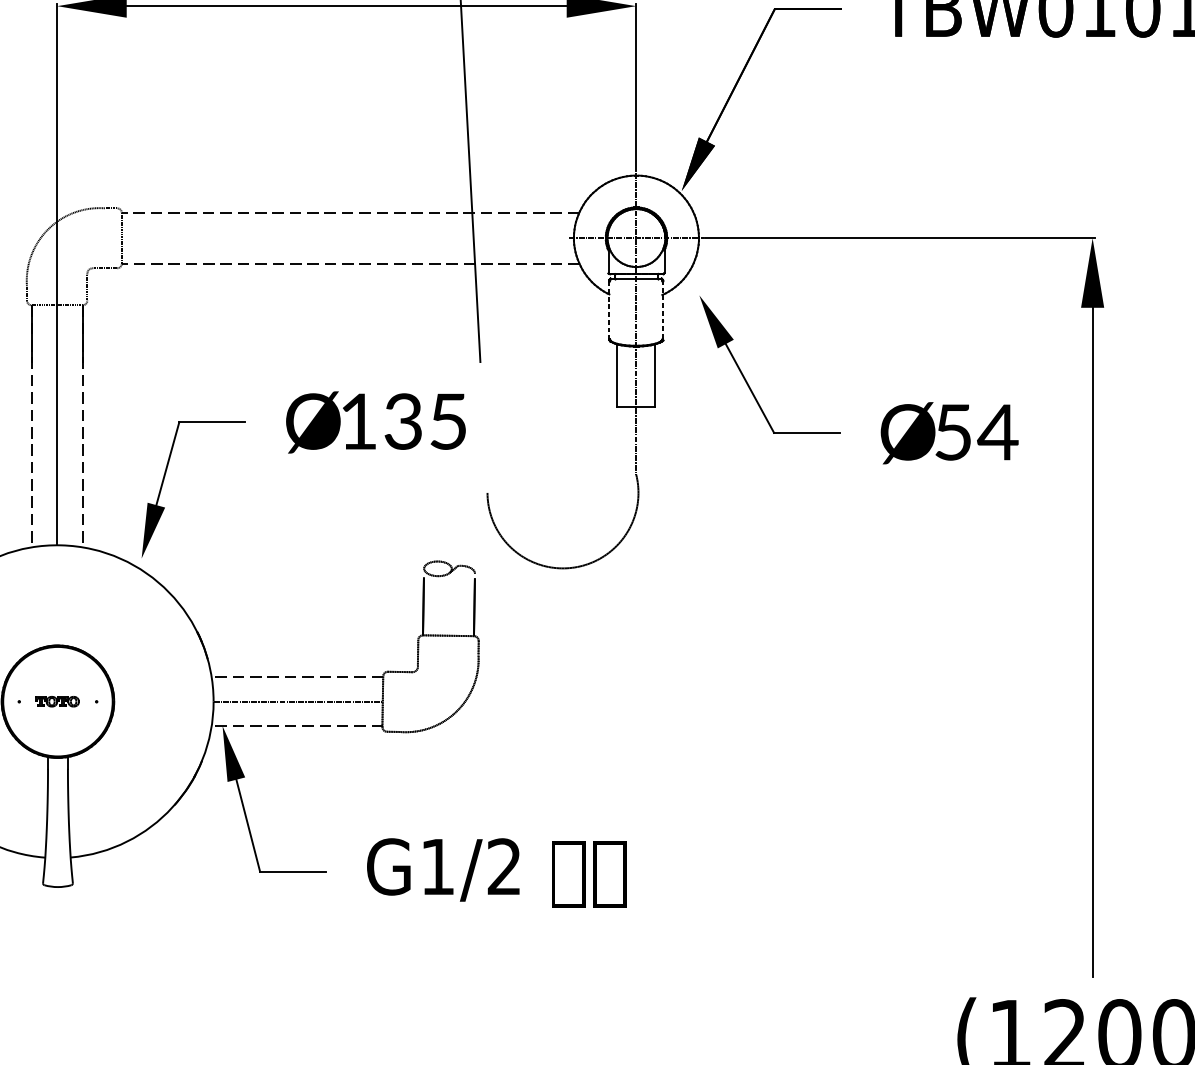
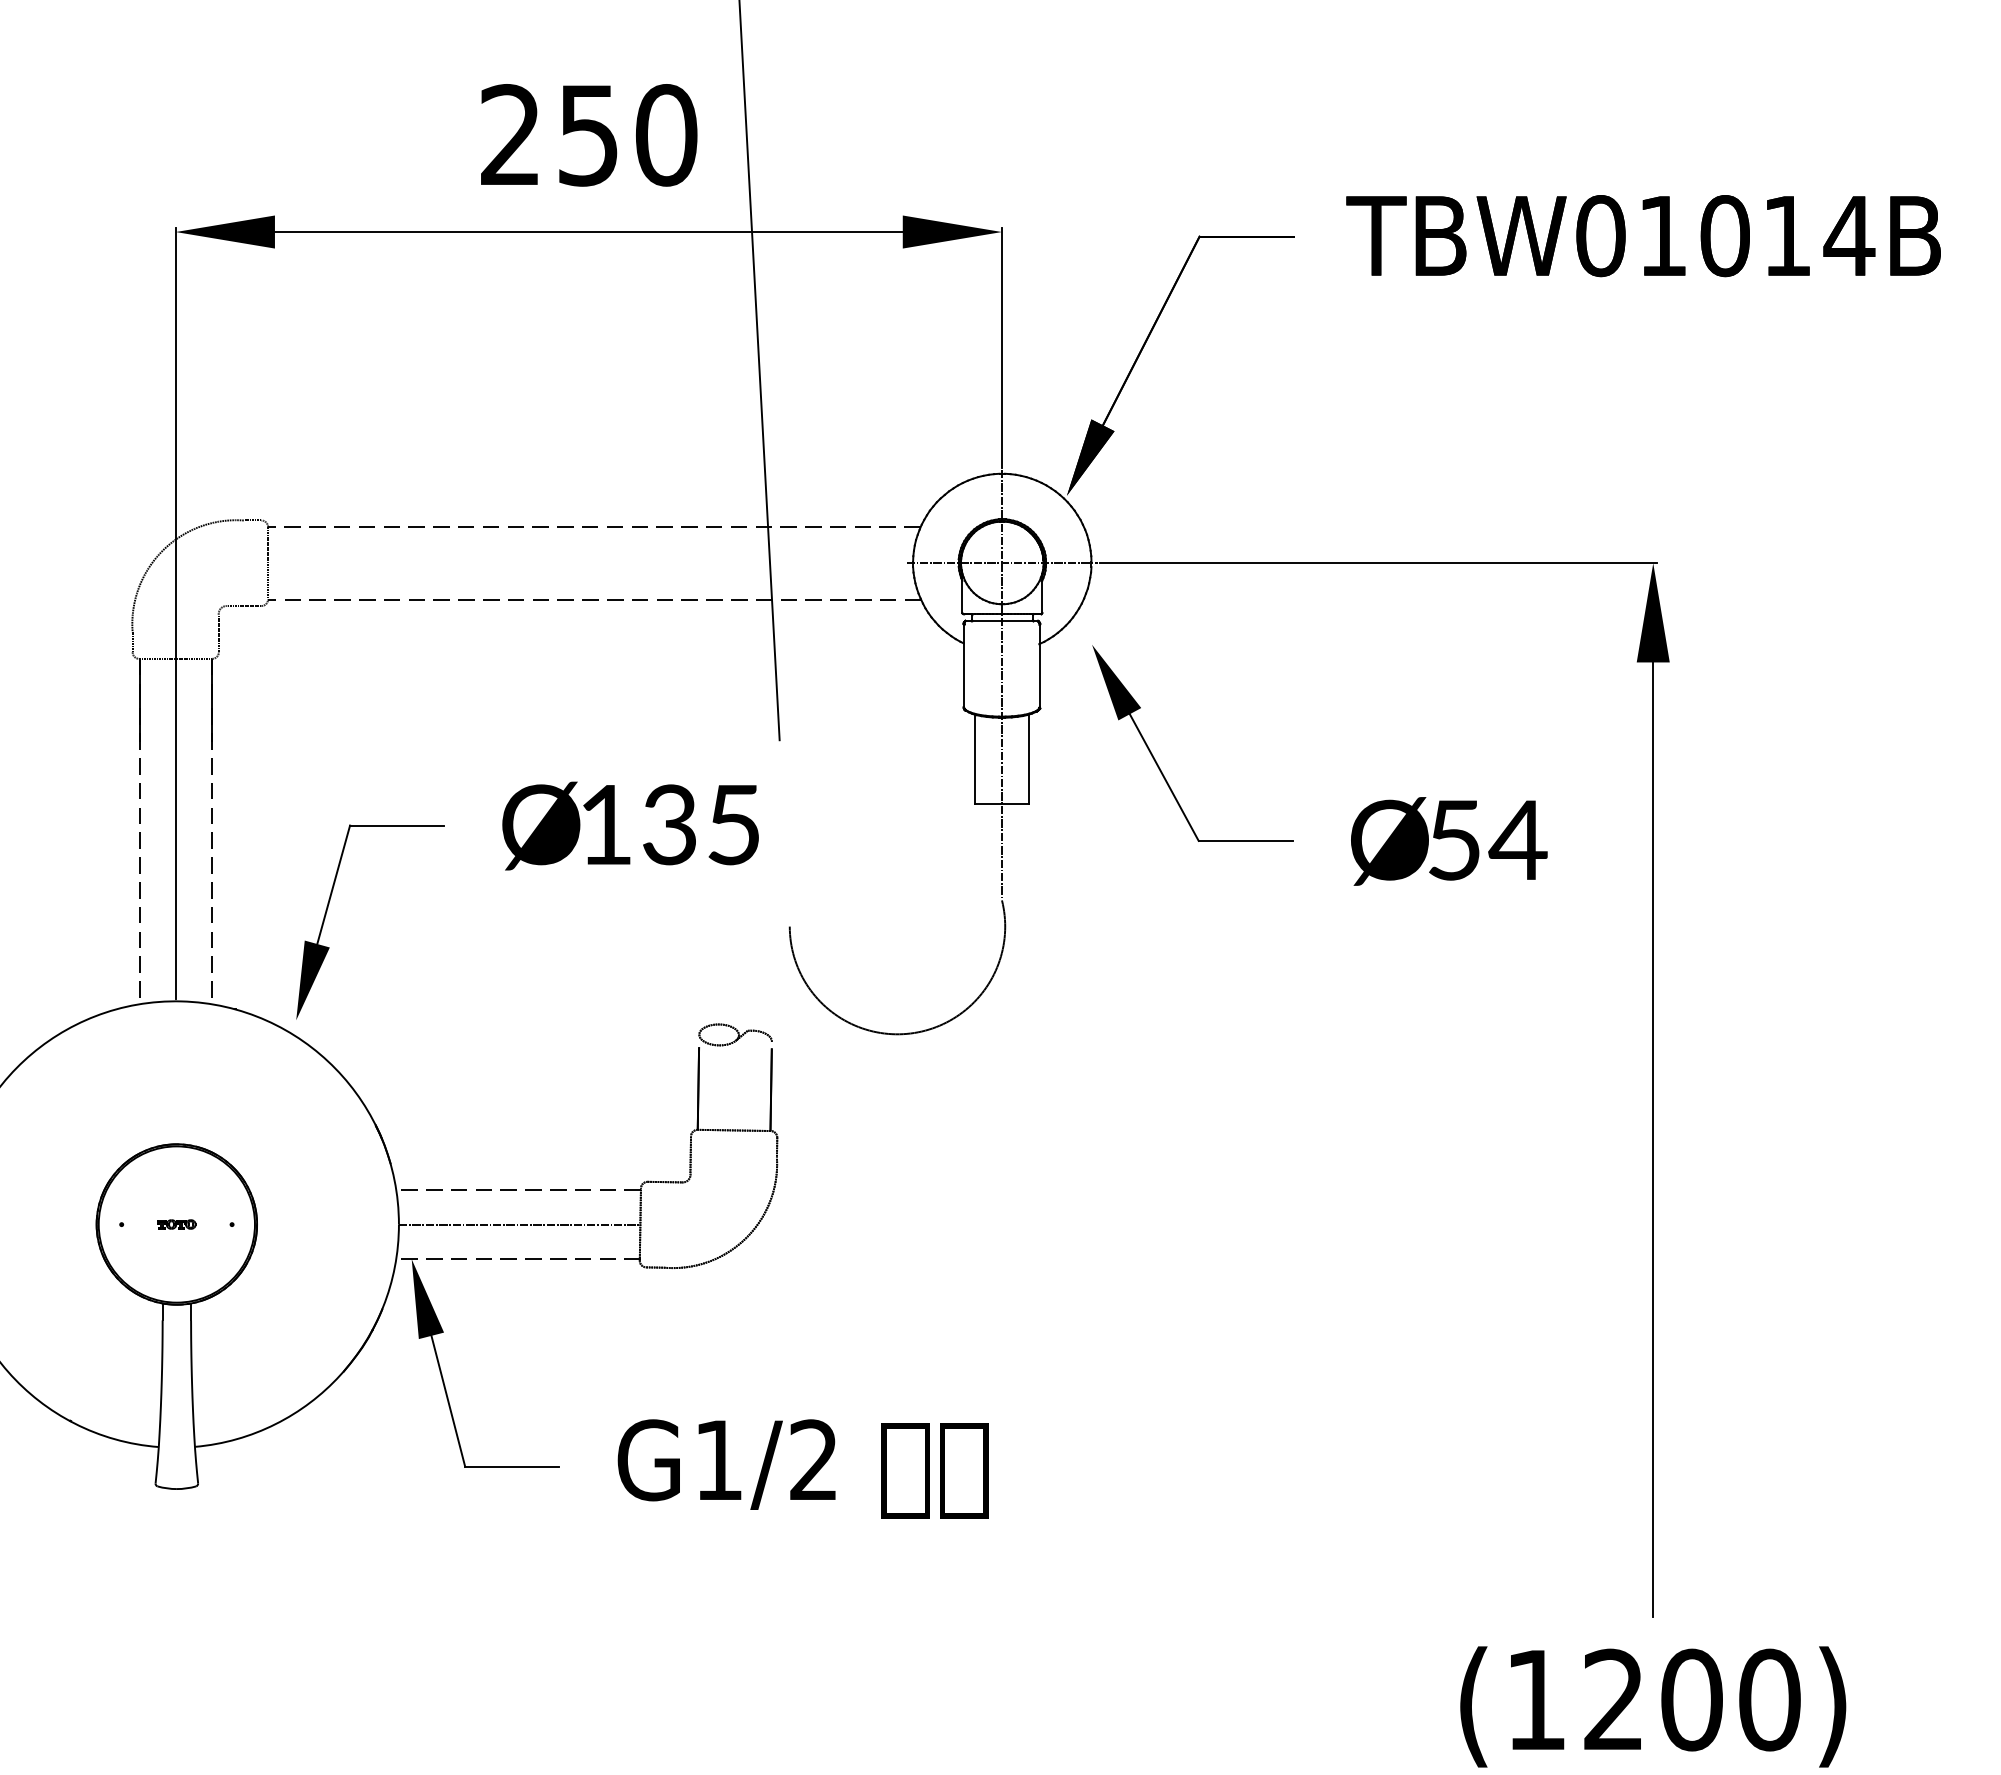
line: (662, 309) -> (1039, 665), dashed -> solid
line: (609, 310) -> (963, 666), dashed -> solid
part: (57, 701) -> (176, 1224), size x0.62

